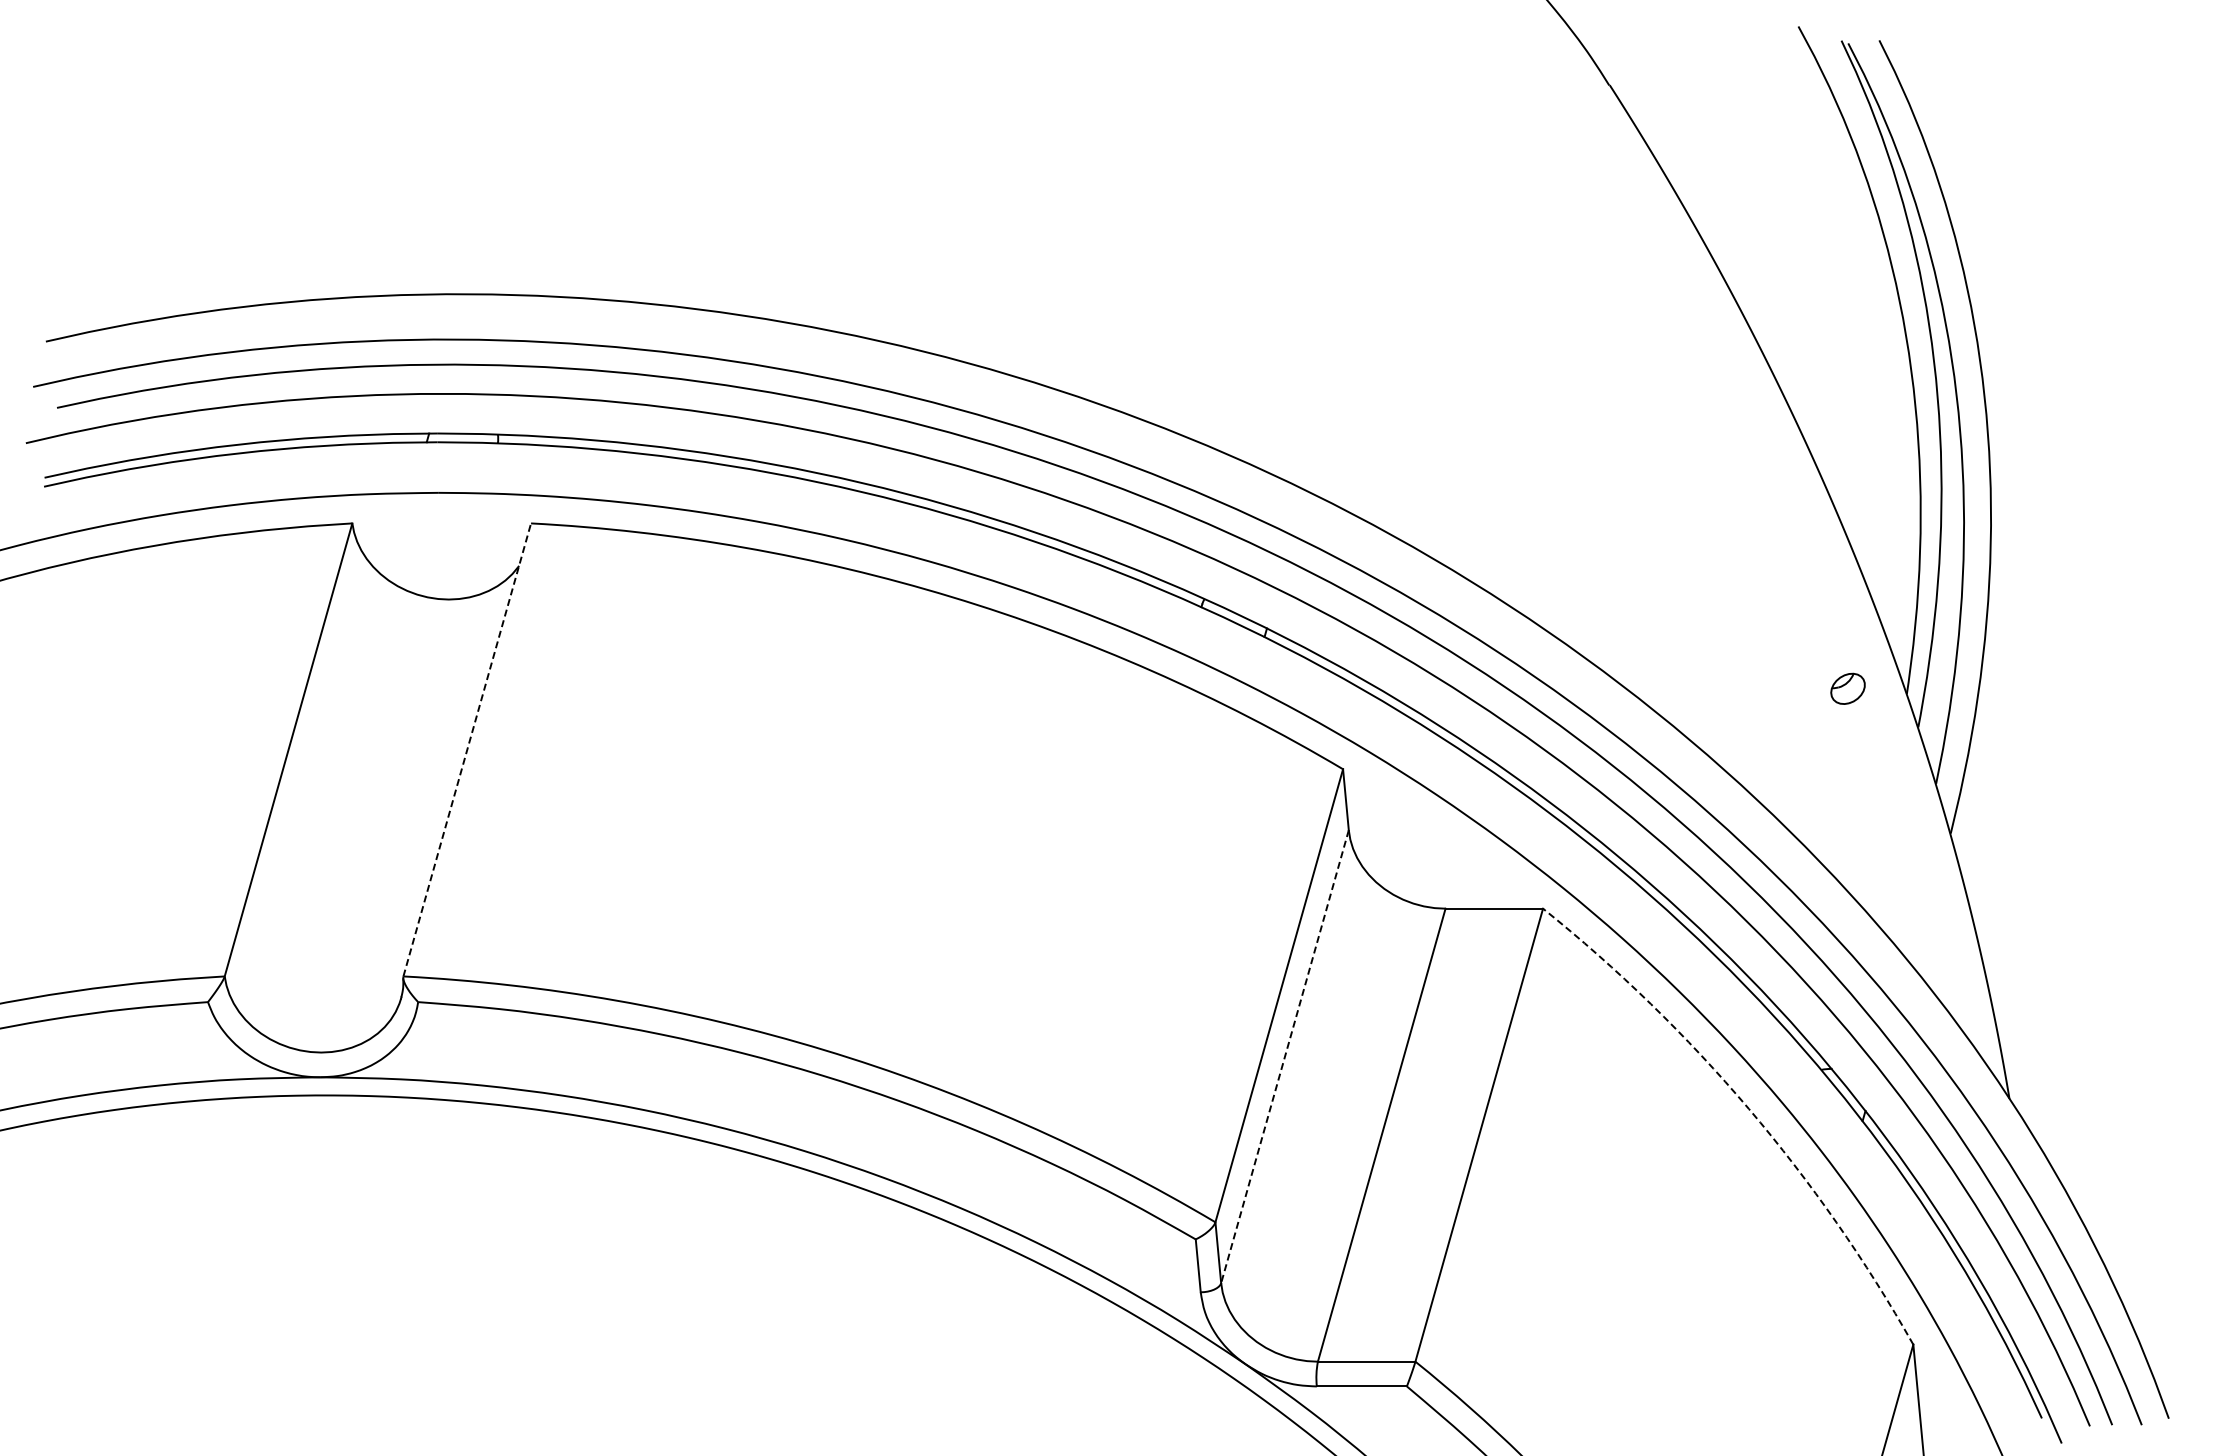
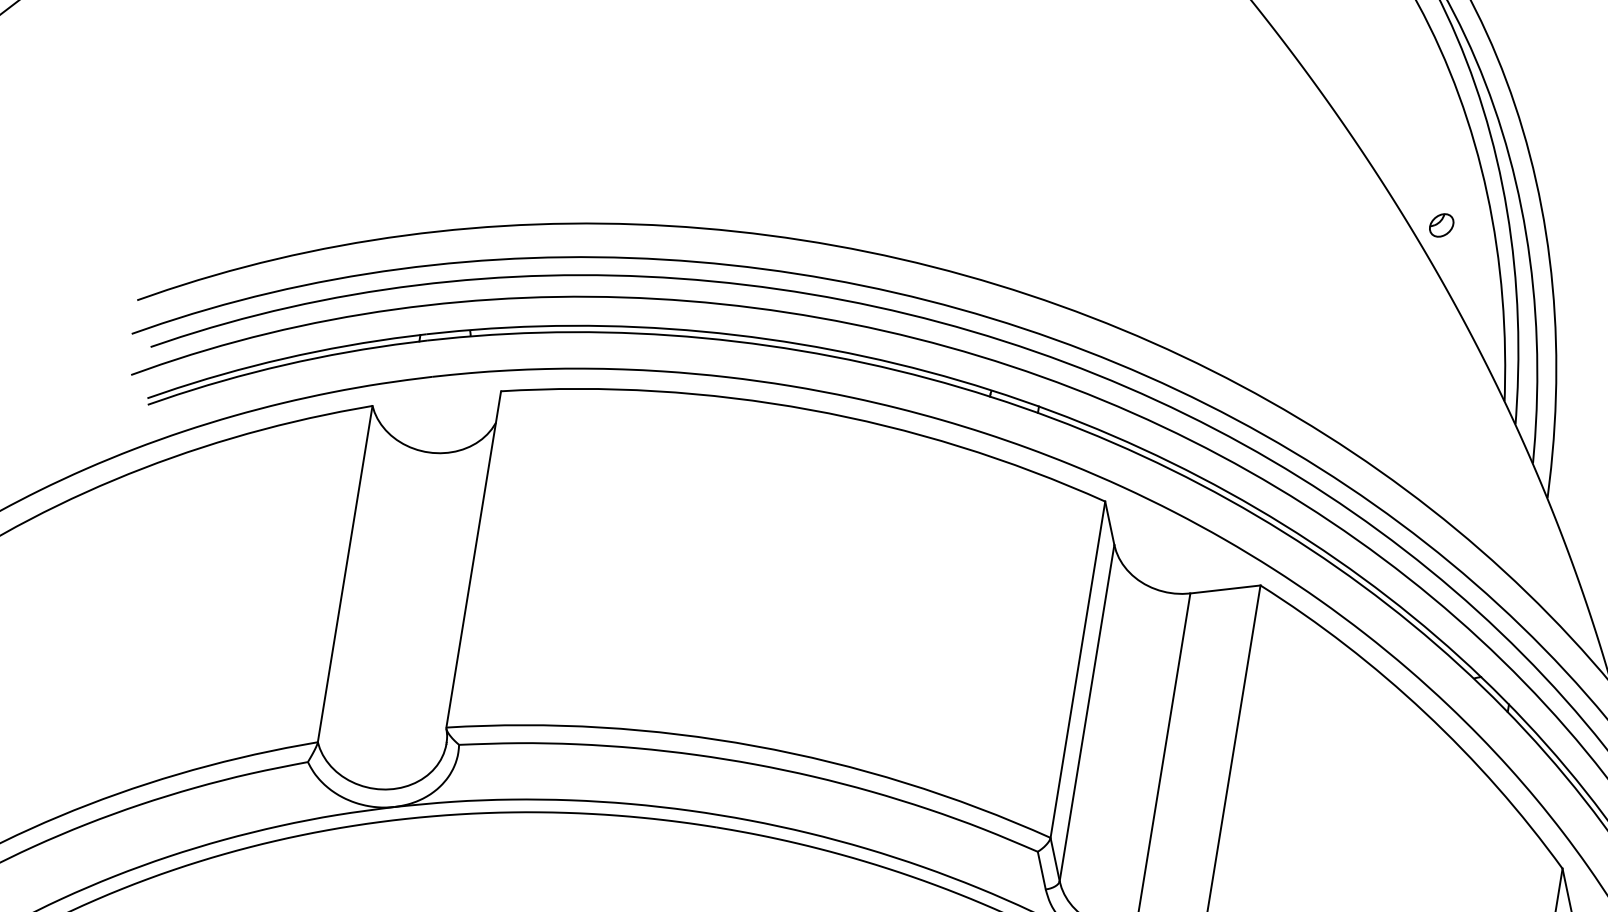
part: (1847, 688) -> (1441, 225), moved
line: (467, 749) -> (473, 559), dashed -> solid
line: (1284, 1057) -> (1086, 713), dashed -> solid
arc: (1748, 1109) -> (1424, 713), dashed -> solid

